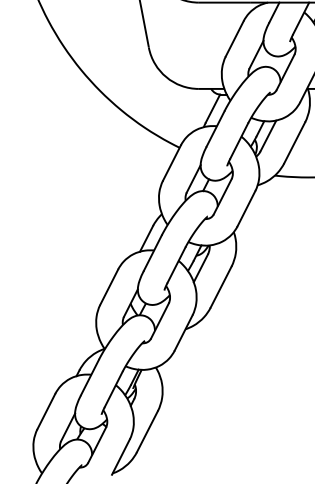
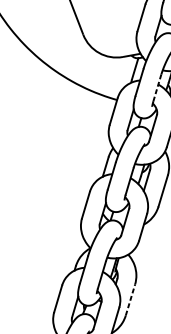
line: (239, 140) -> (157, 87), solid -> dashed
line: (147, 431) -> (130, 299), solid -> dashed

